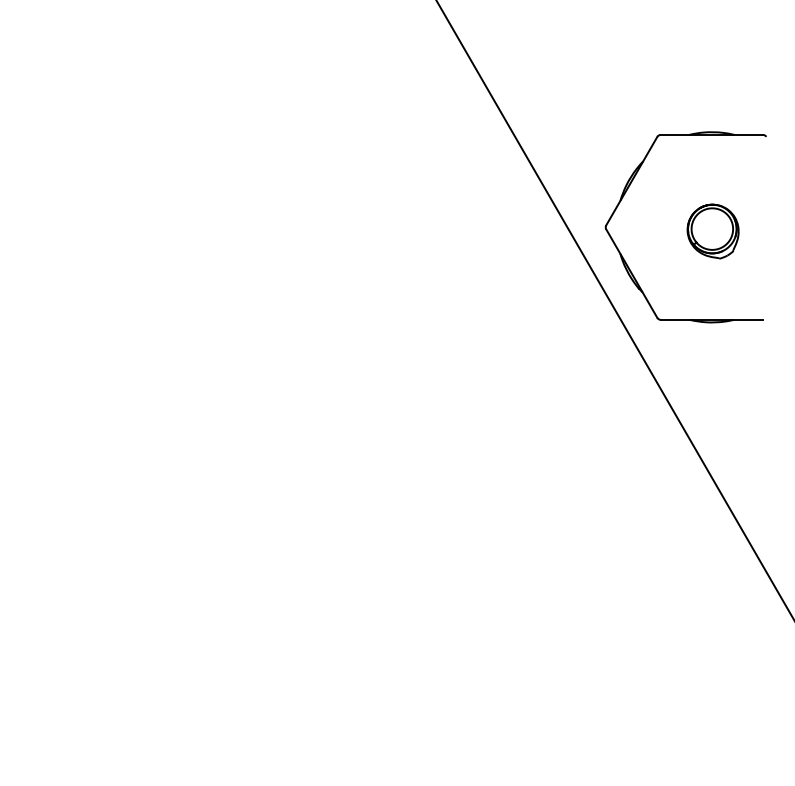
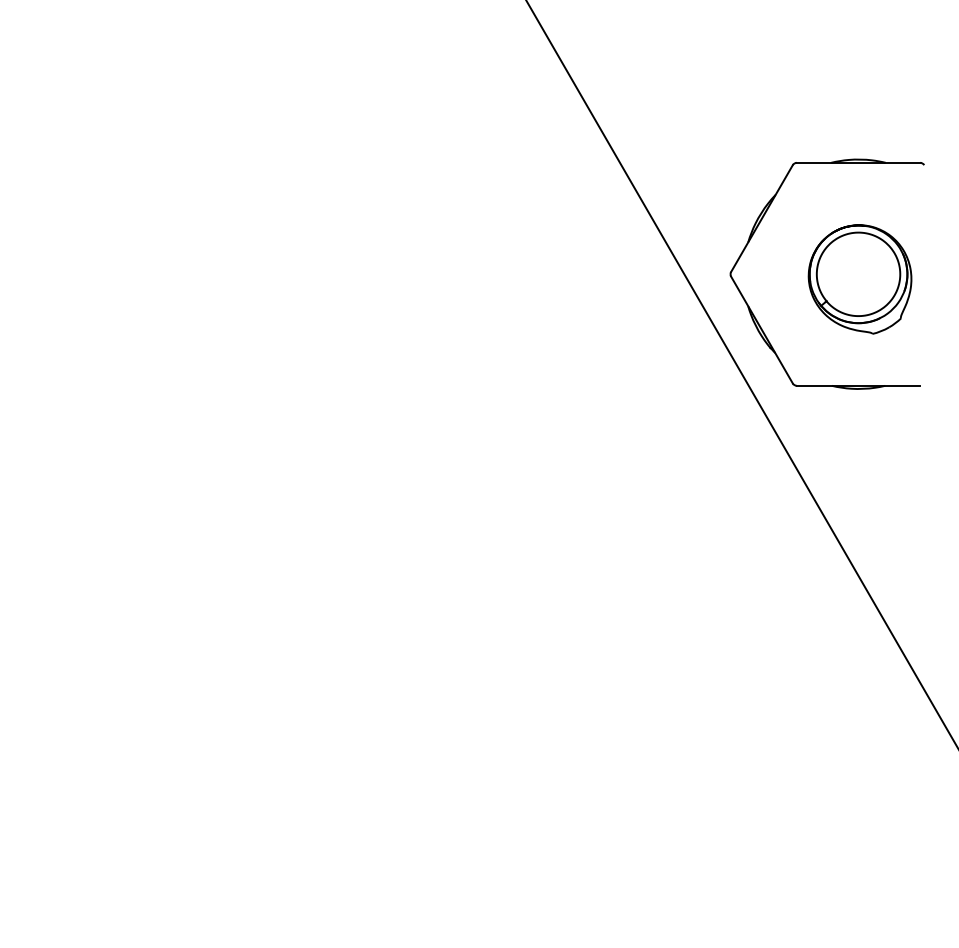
part: (712, 231) -> (859, 279), size x1.67

